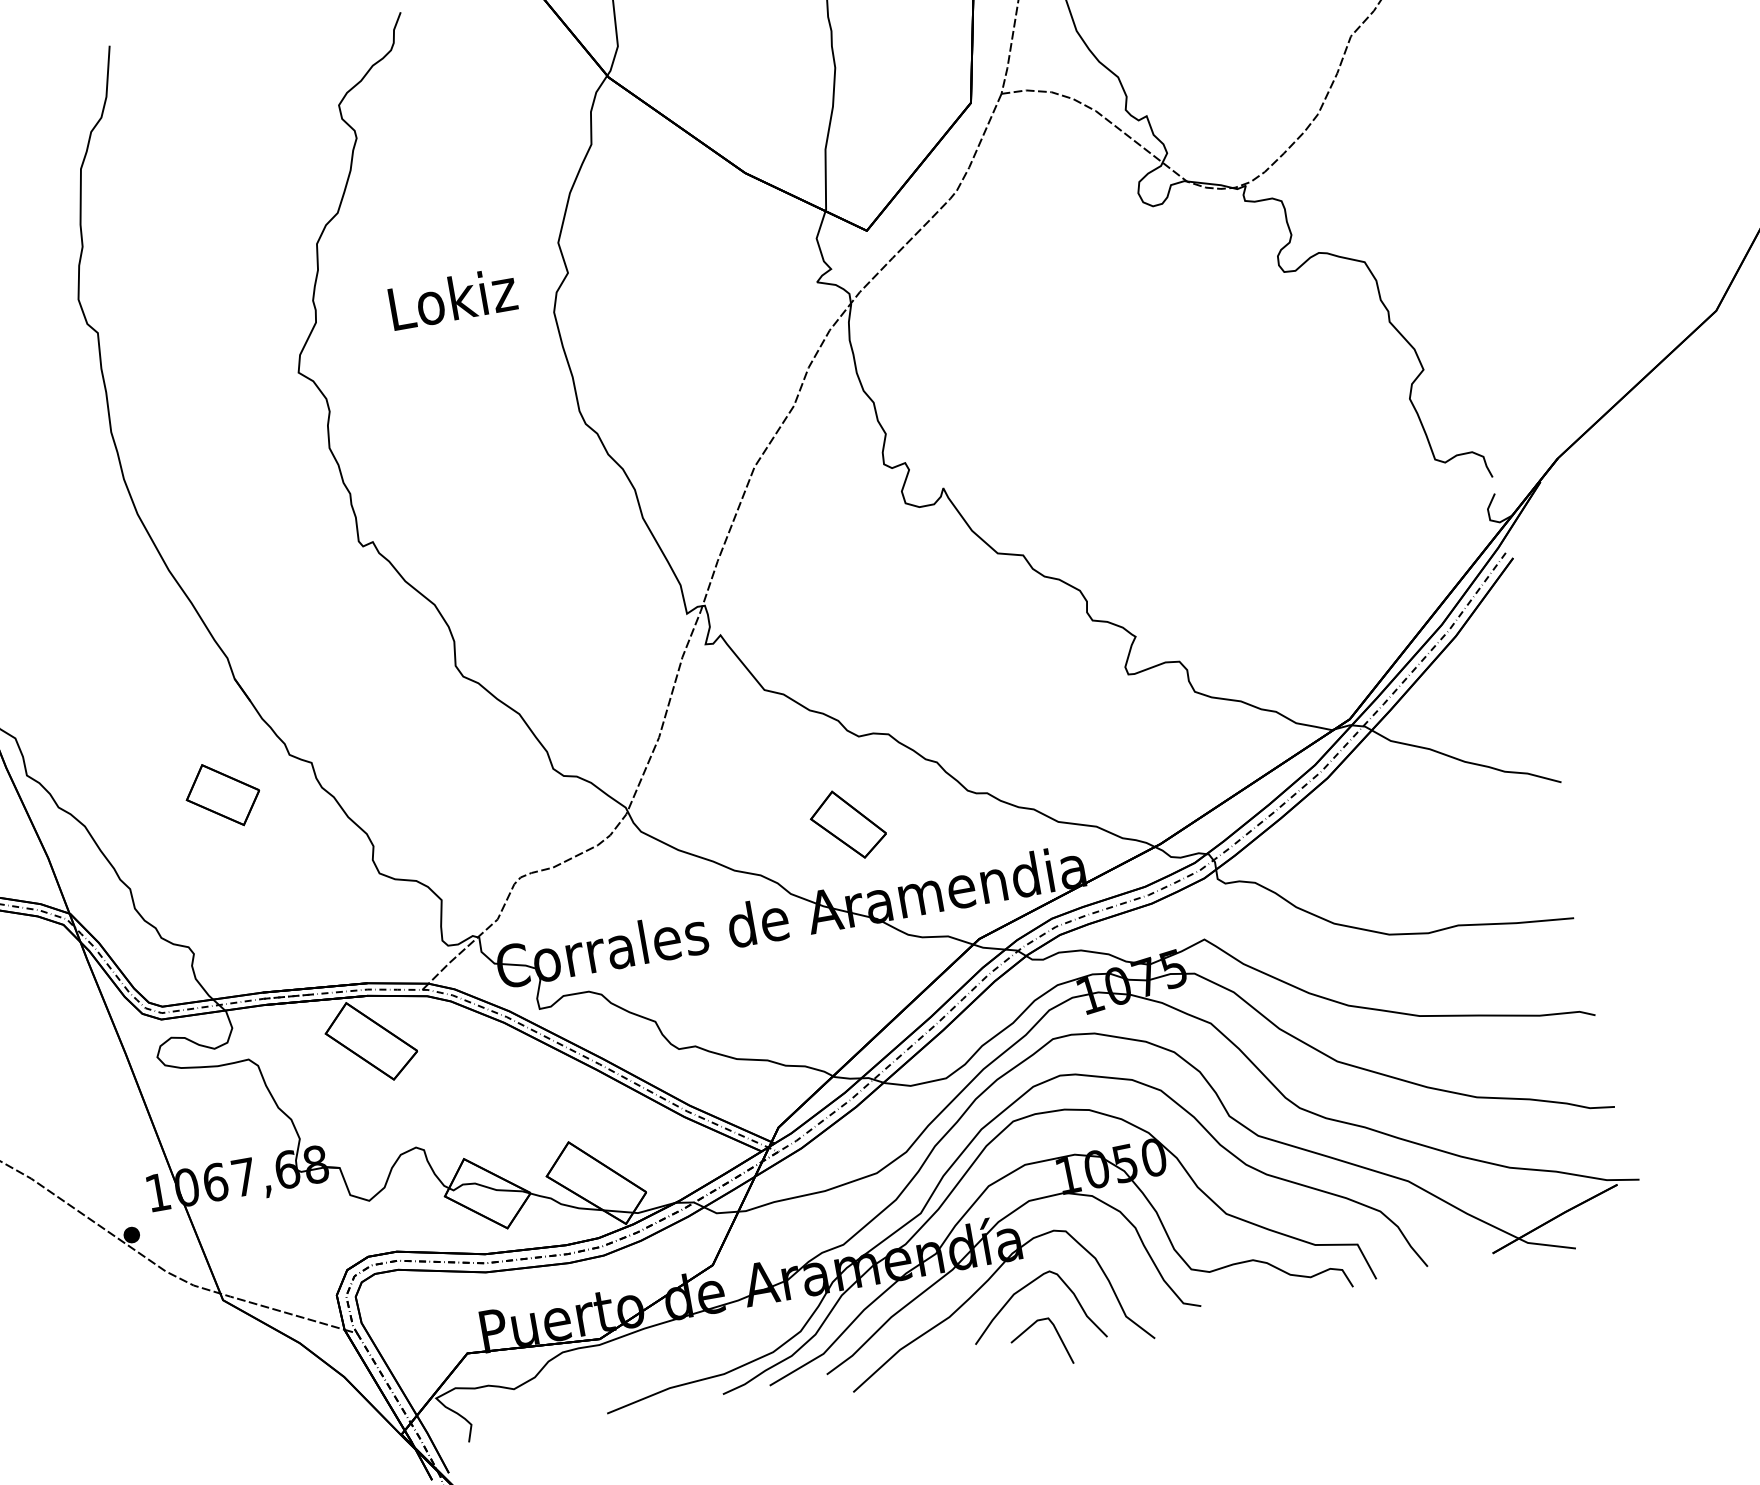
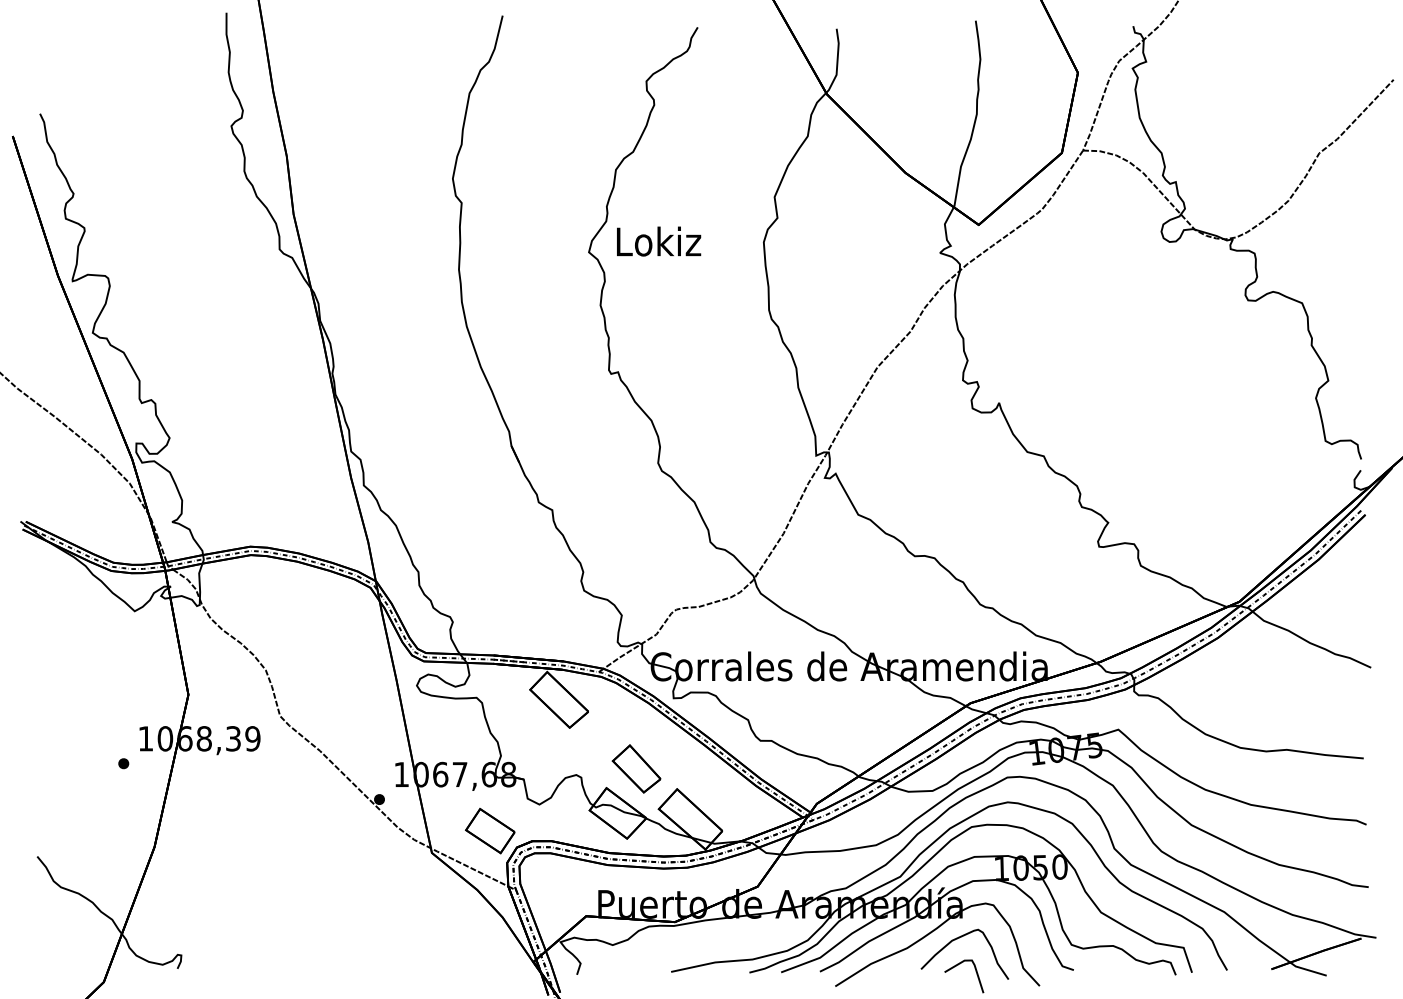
text: (453, 298) -> (659, 241), moved
part: (223, 795) -> (490, 831), moved
part: (847, 824) -> (636, 768), moved

